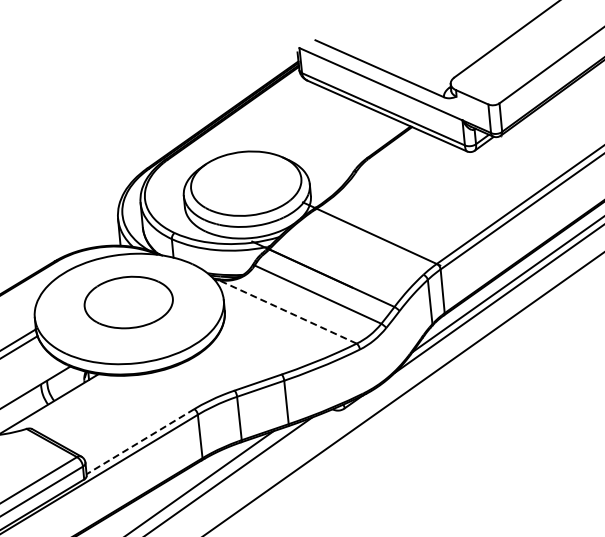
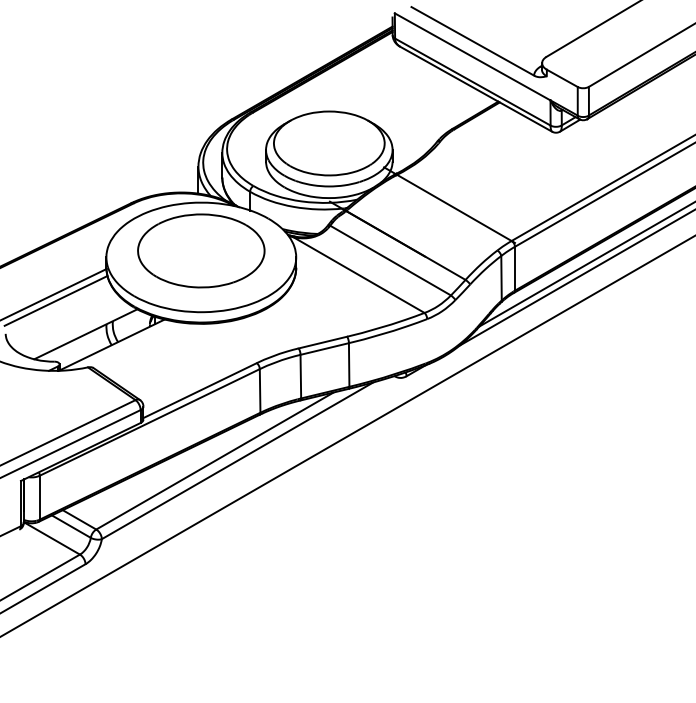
part: (128, 302) -> (201, 250), size x1.43
line: (288, 312) -> (359, 275), dashed -> solid
line: (140, 441) -> (200, 390), dashed -> solid

